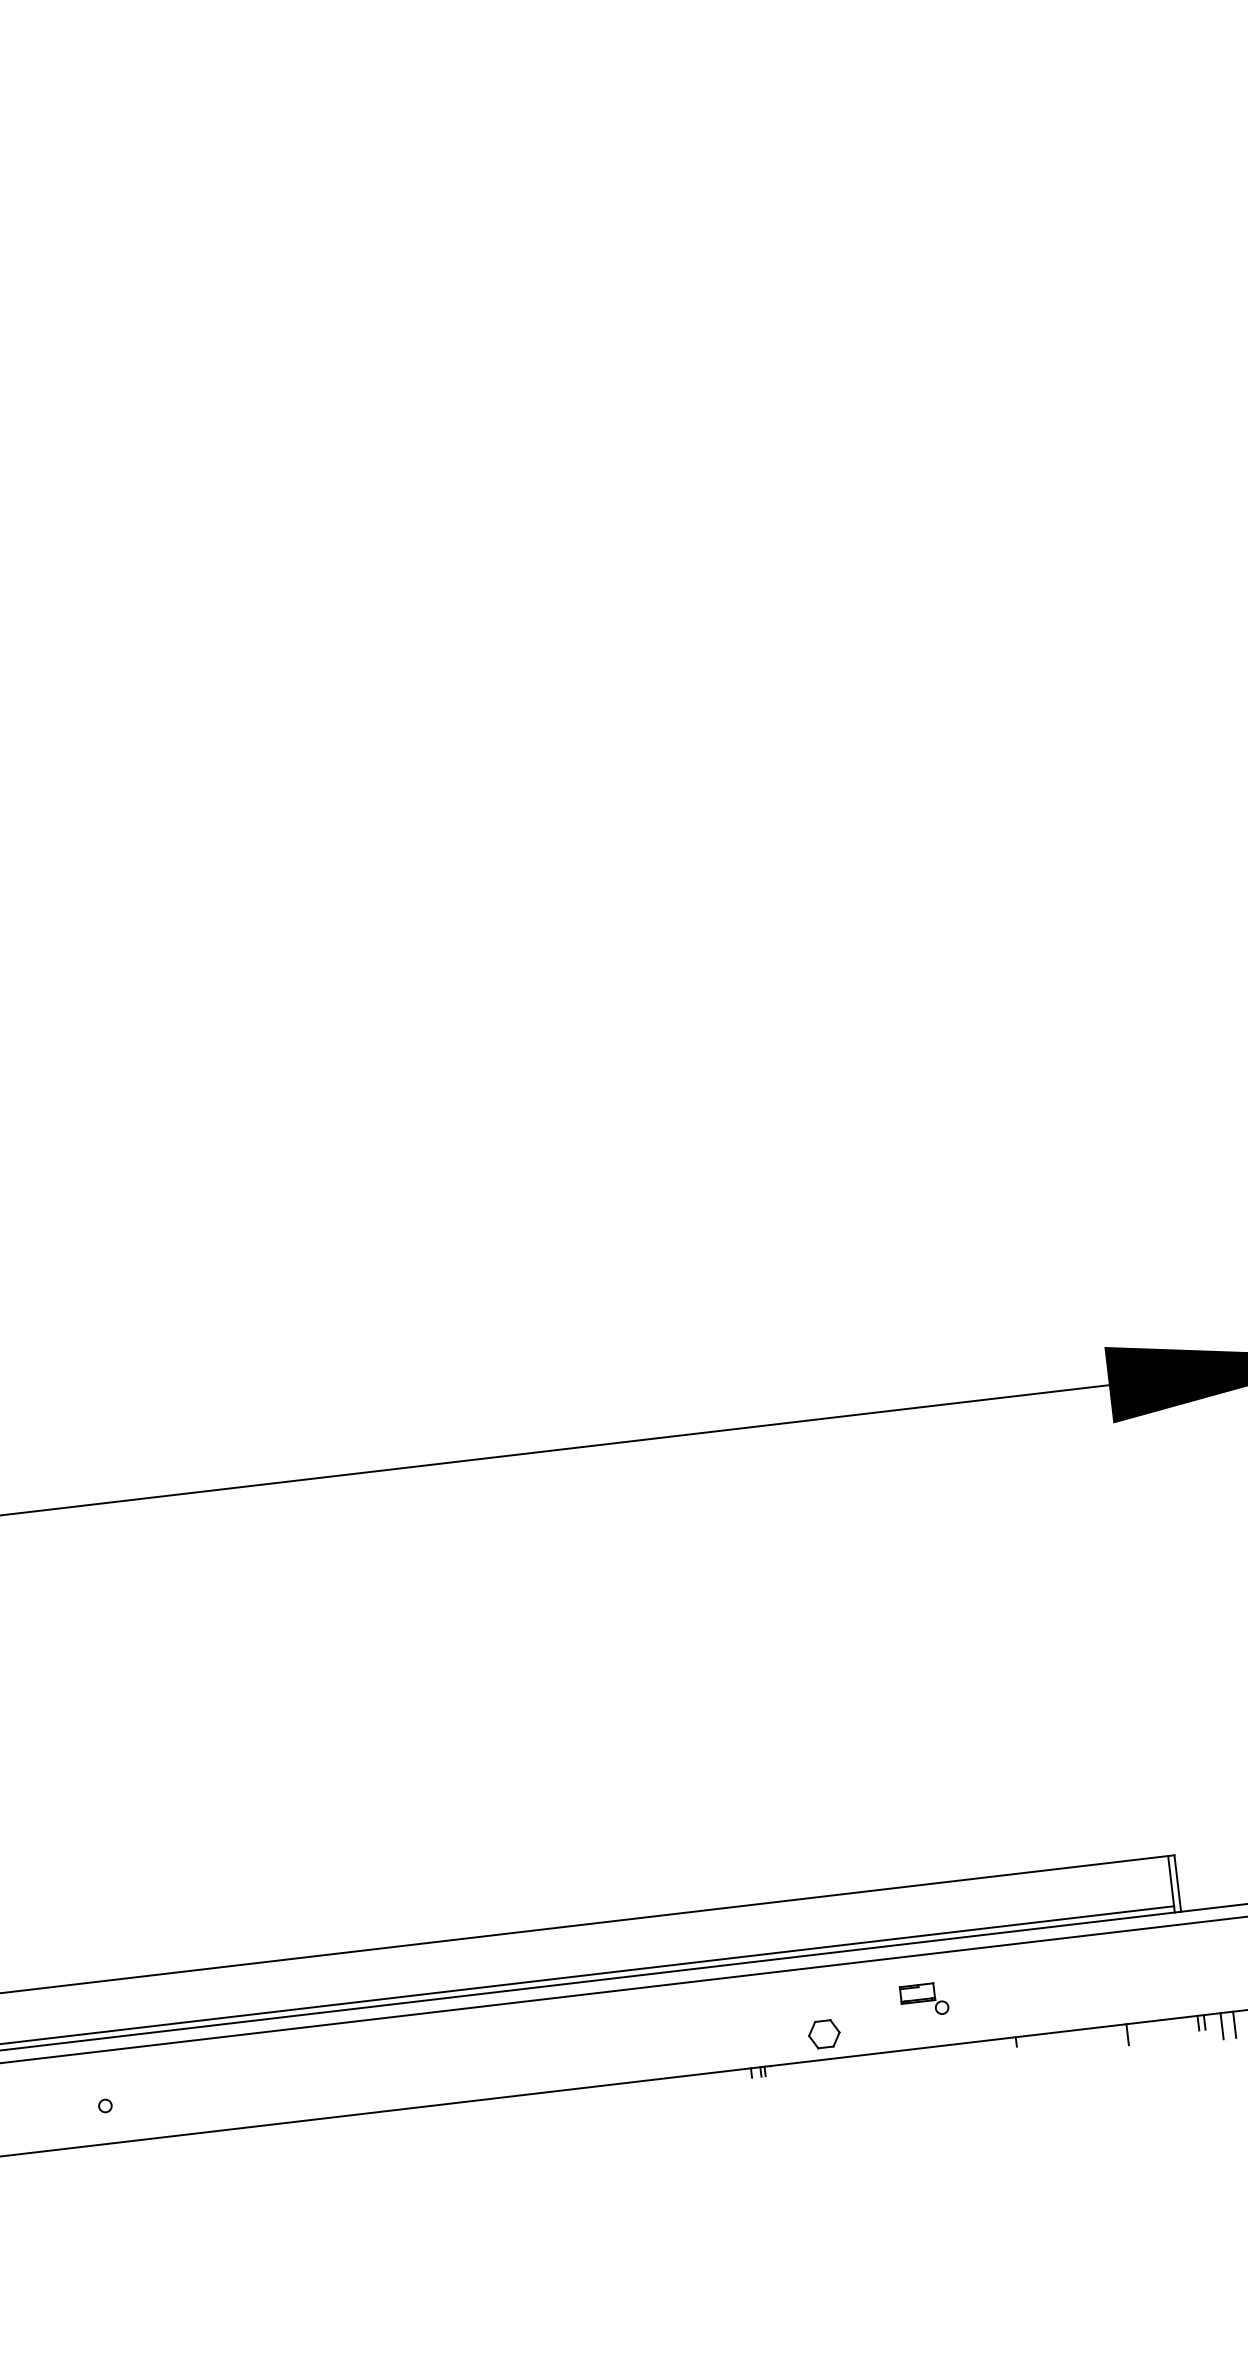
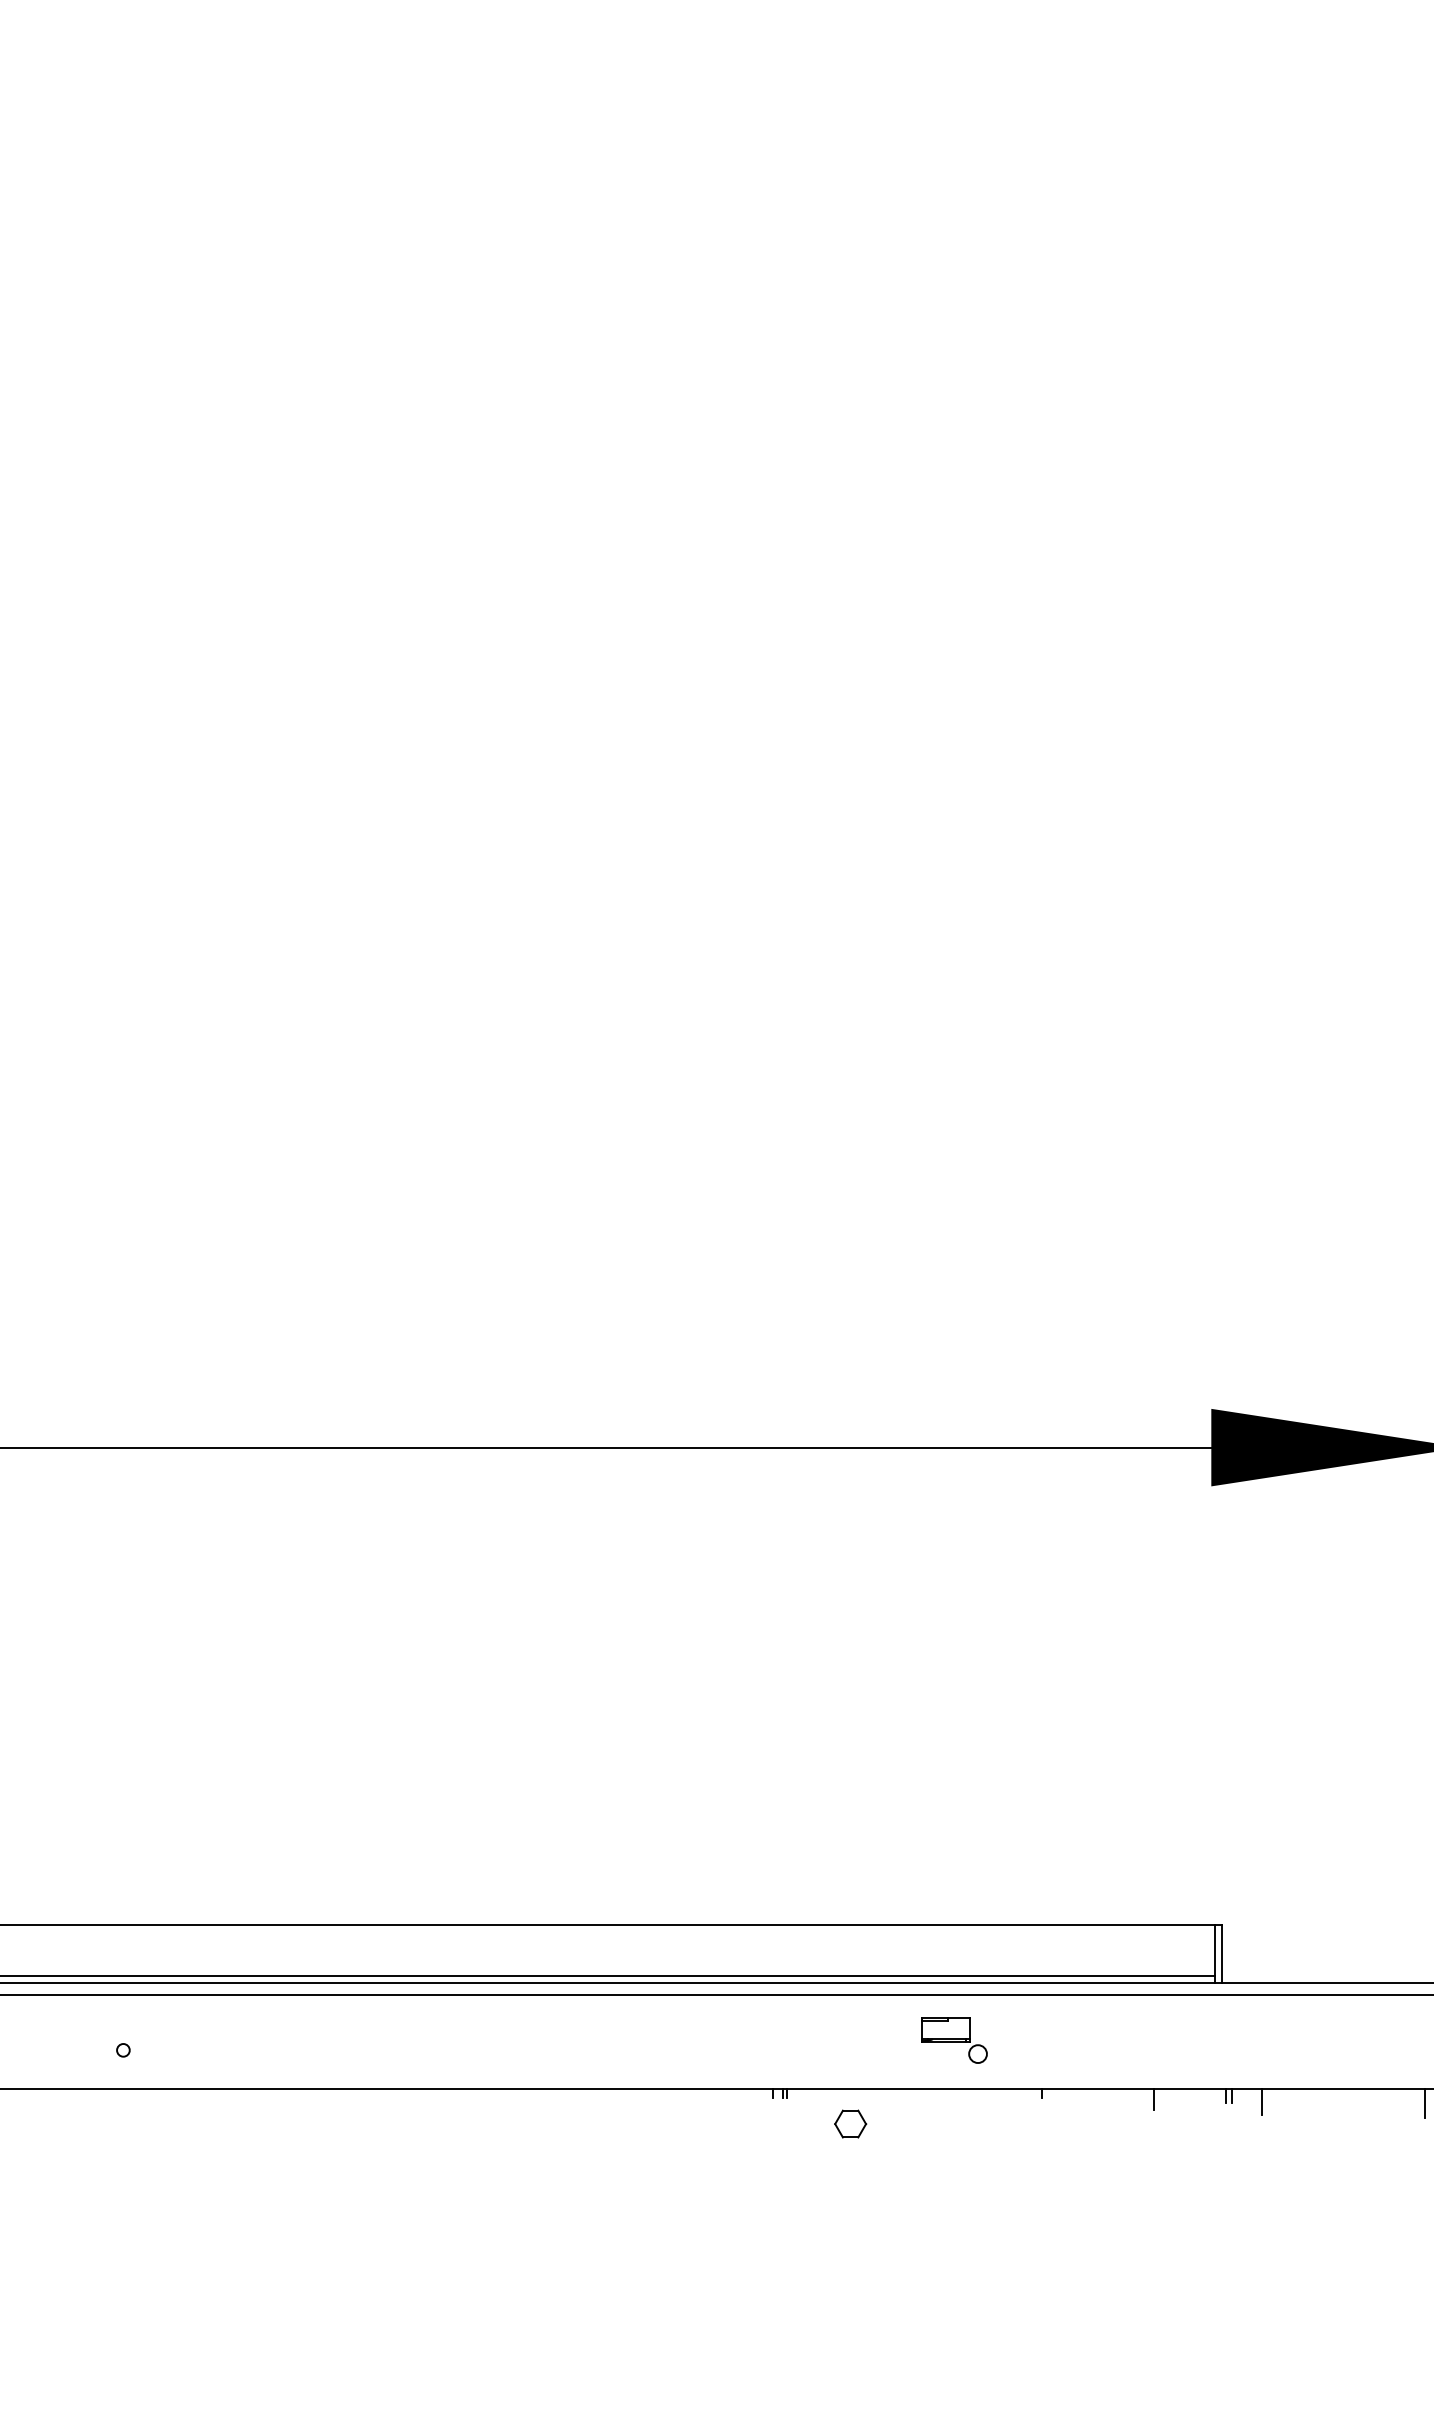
part: (924, 1999) -> (954, 2040), size x1.4
line: (1222, 2025) -> (1249, 2101), removed
part: (824, 2033) -> (850, 2123), moved

